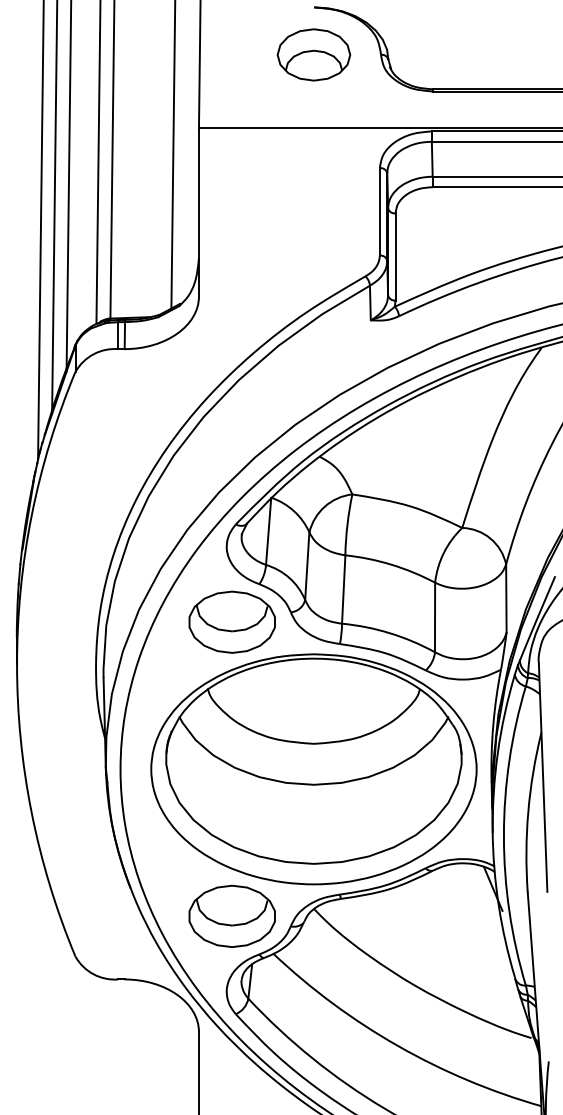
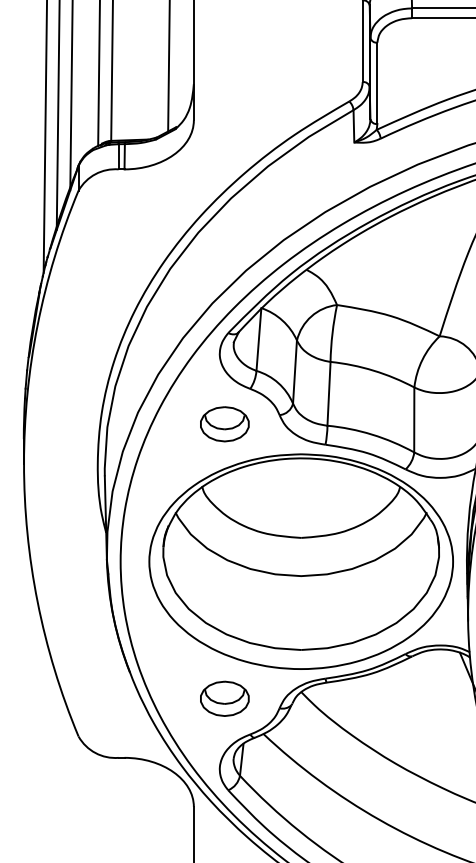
part: (231, 621) -> (224, 423), size x0.6
part: (231, 915) -> (224, 698), size x0.6

